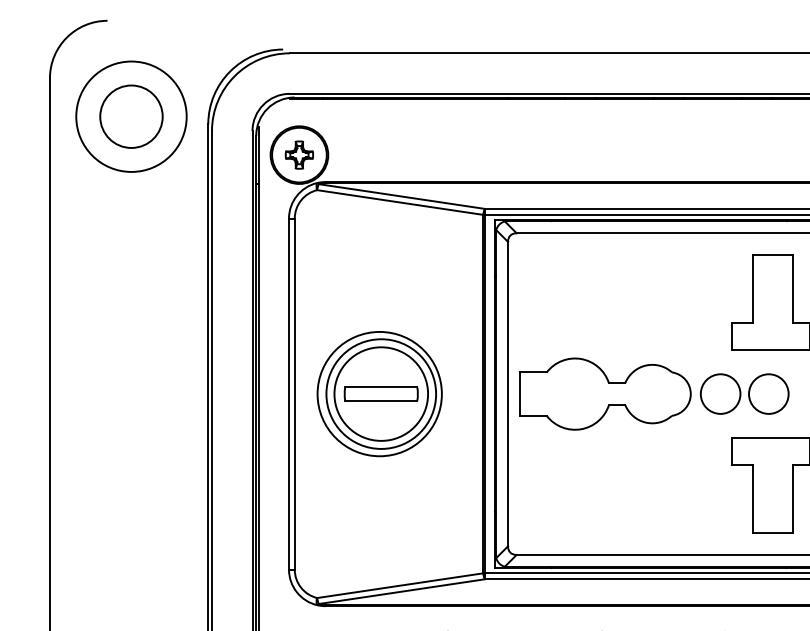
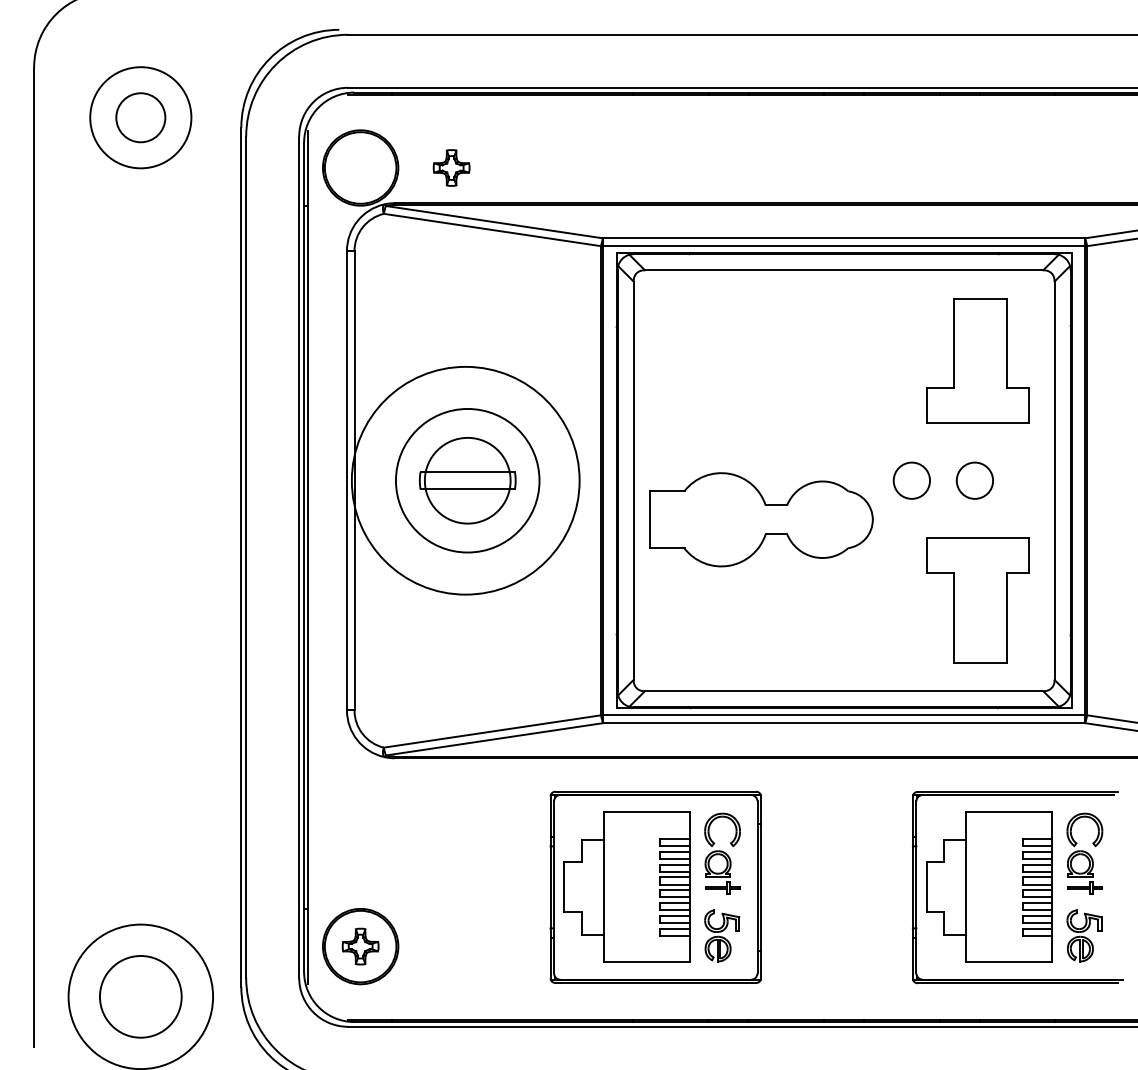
circle: (131, 116) -> (140, 117), size x0.6
circle: (131, 116) -> (140, 117), size x0.7
part: (299, 154) -> (451, 167), moved
circle: (379, 393) -> (465, 480), size x1.4
circle: (381, 393) -> (467, 480), size x0.7
part: (605, 393) -> (761, 519), moved
circle: (720, 393) -> (911, 480), size x0.7
circle: (768, 393) -> (974, 480), size x0.7

